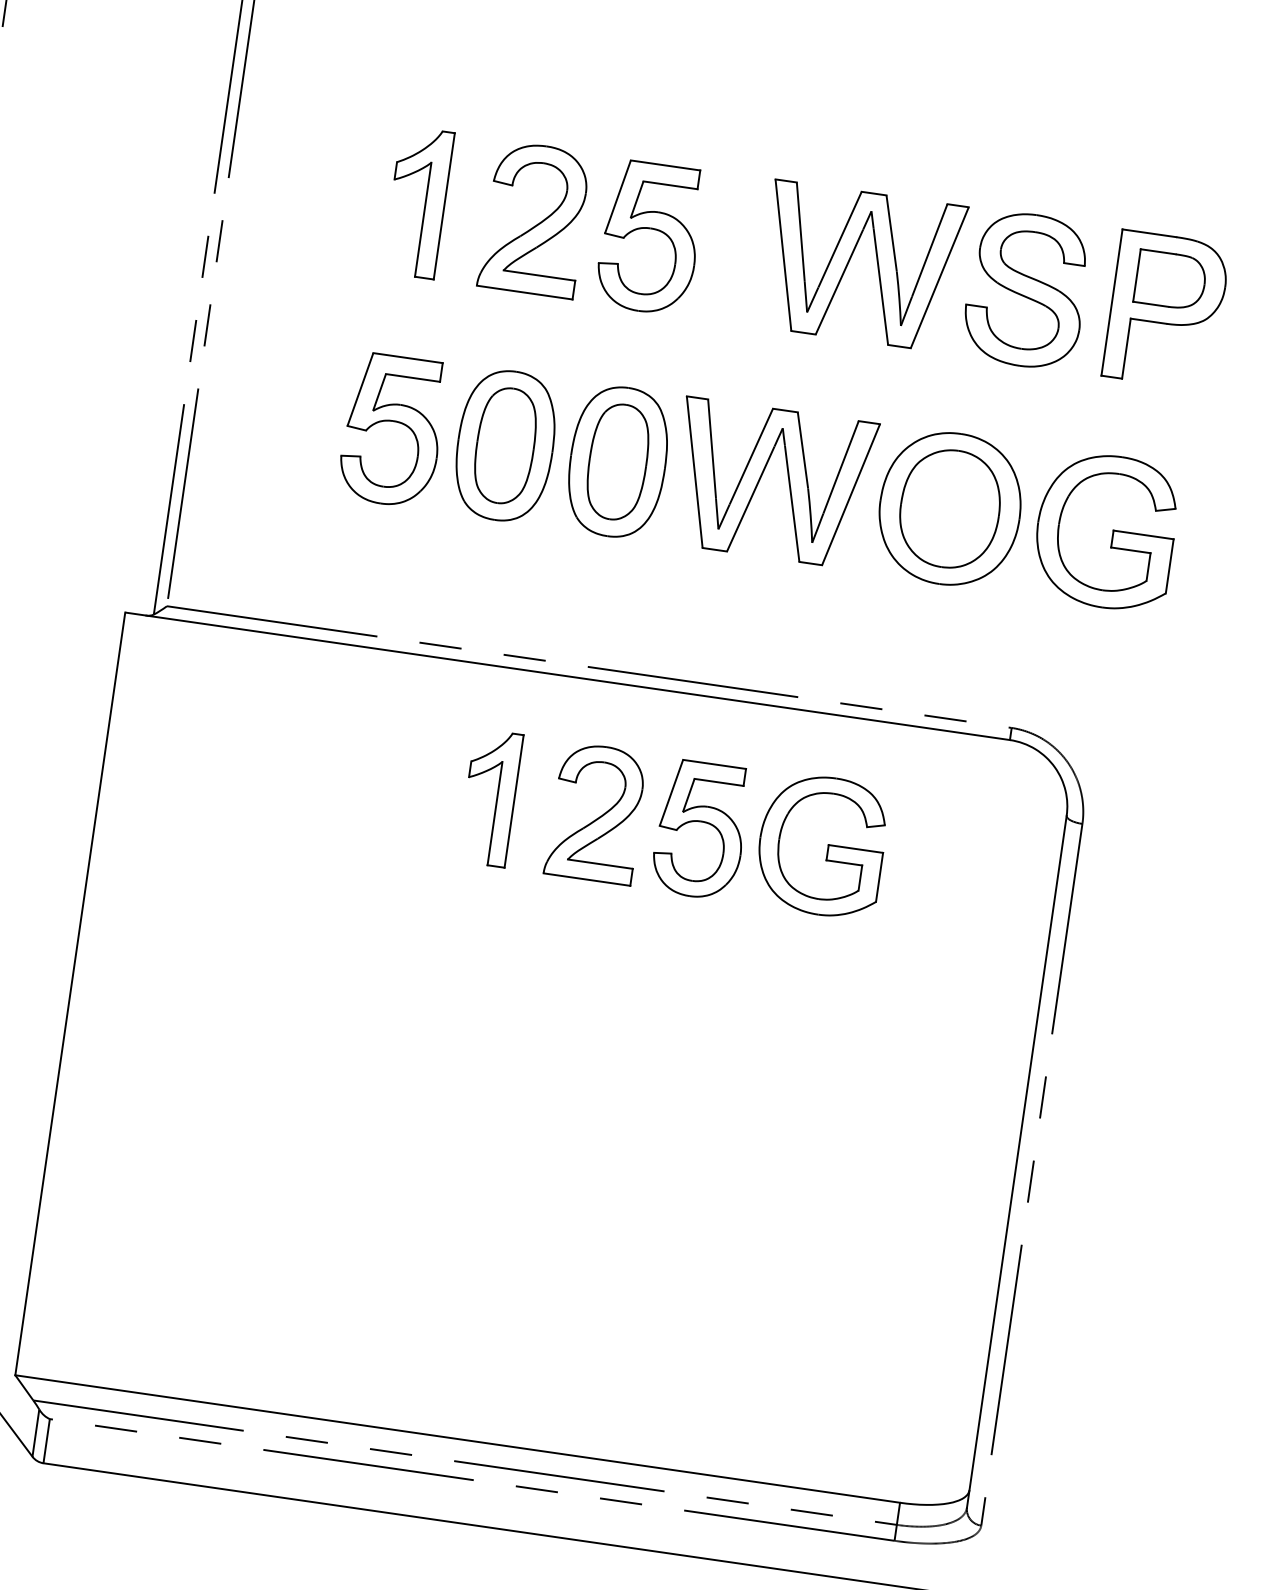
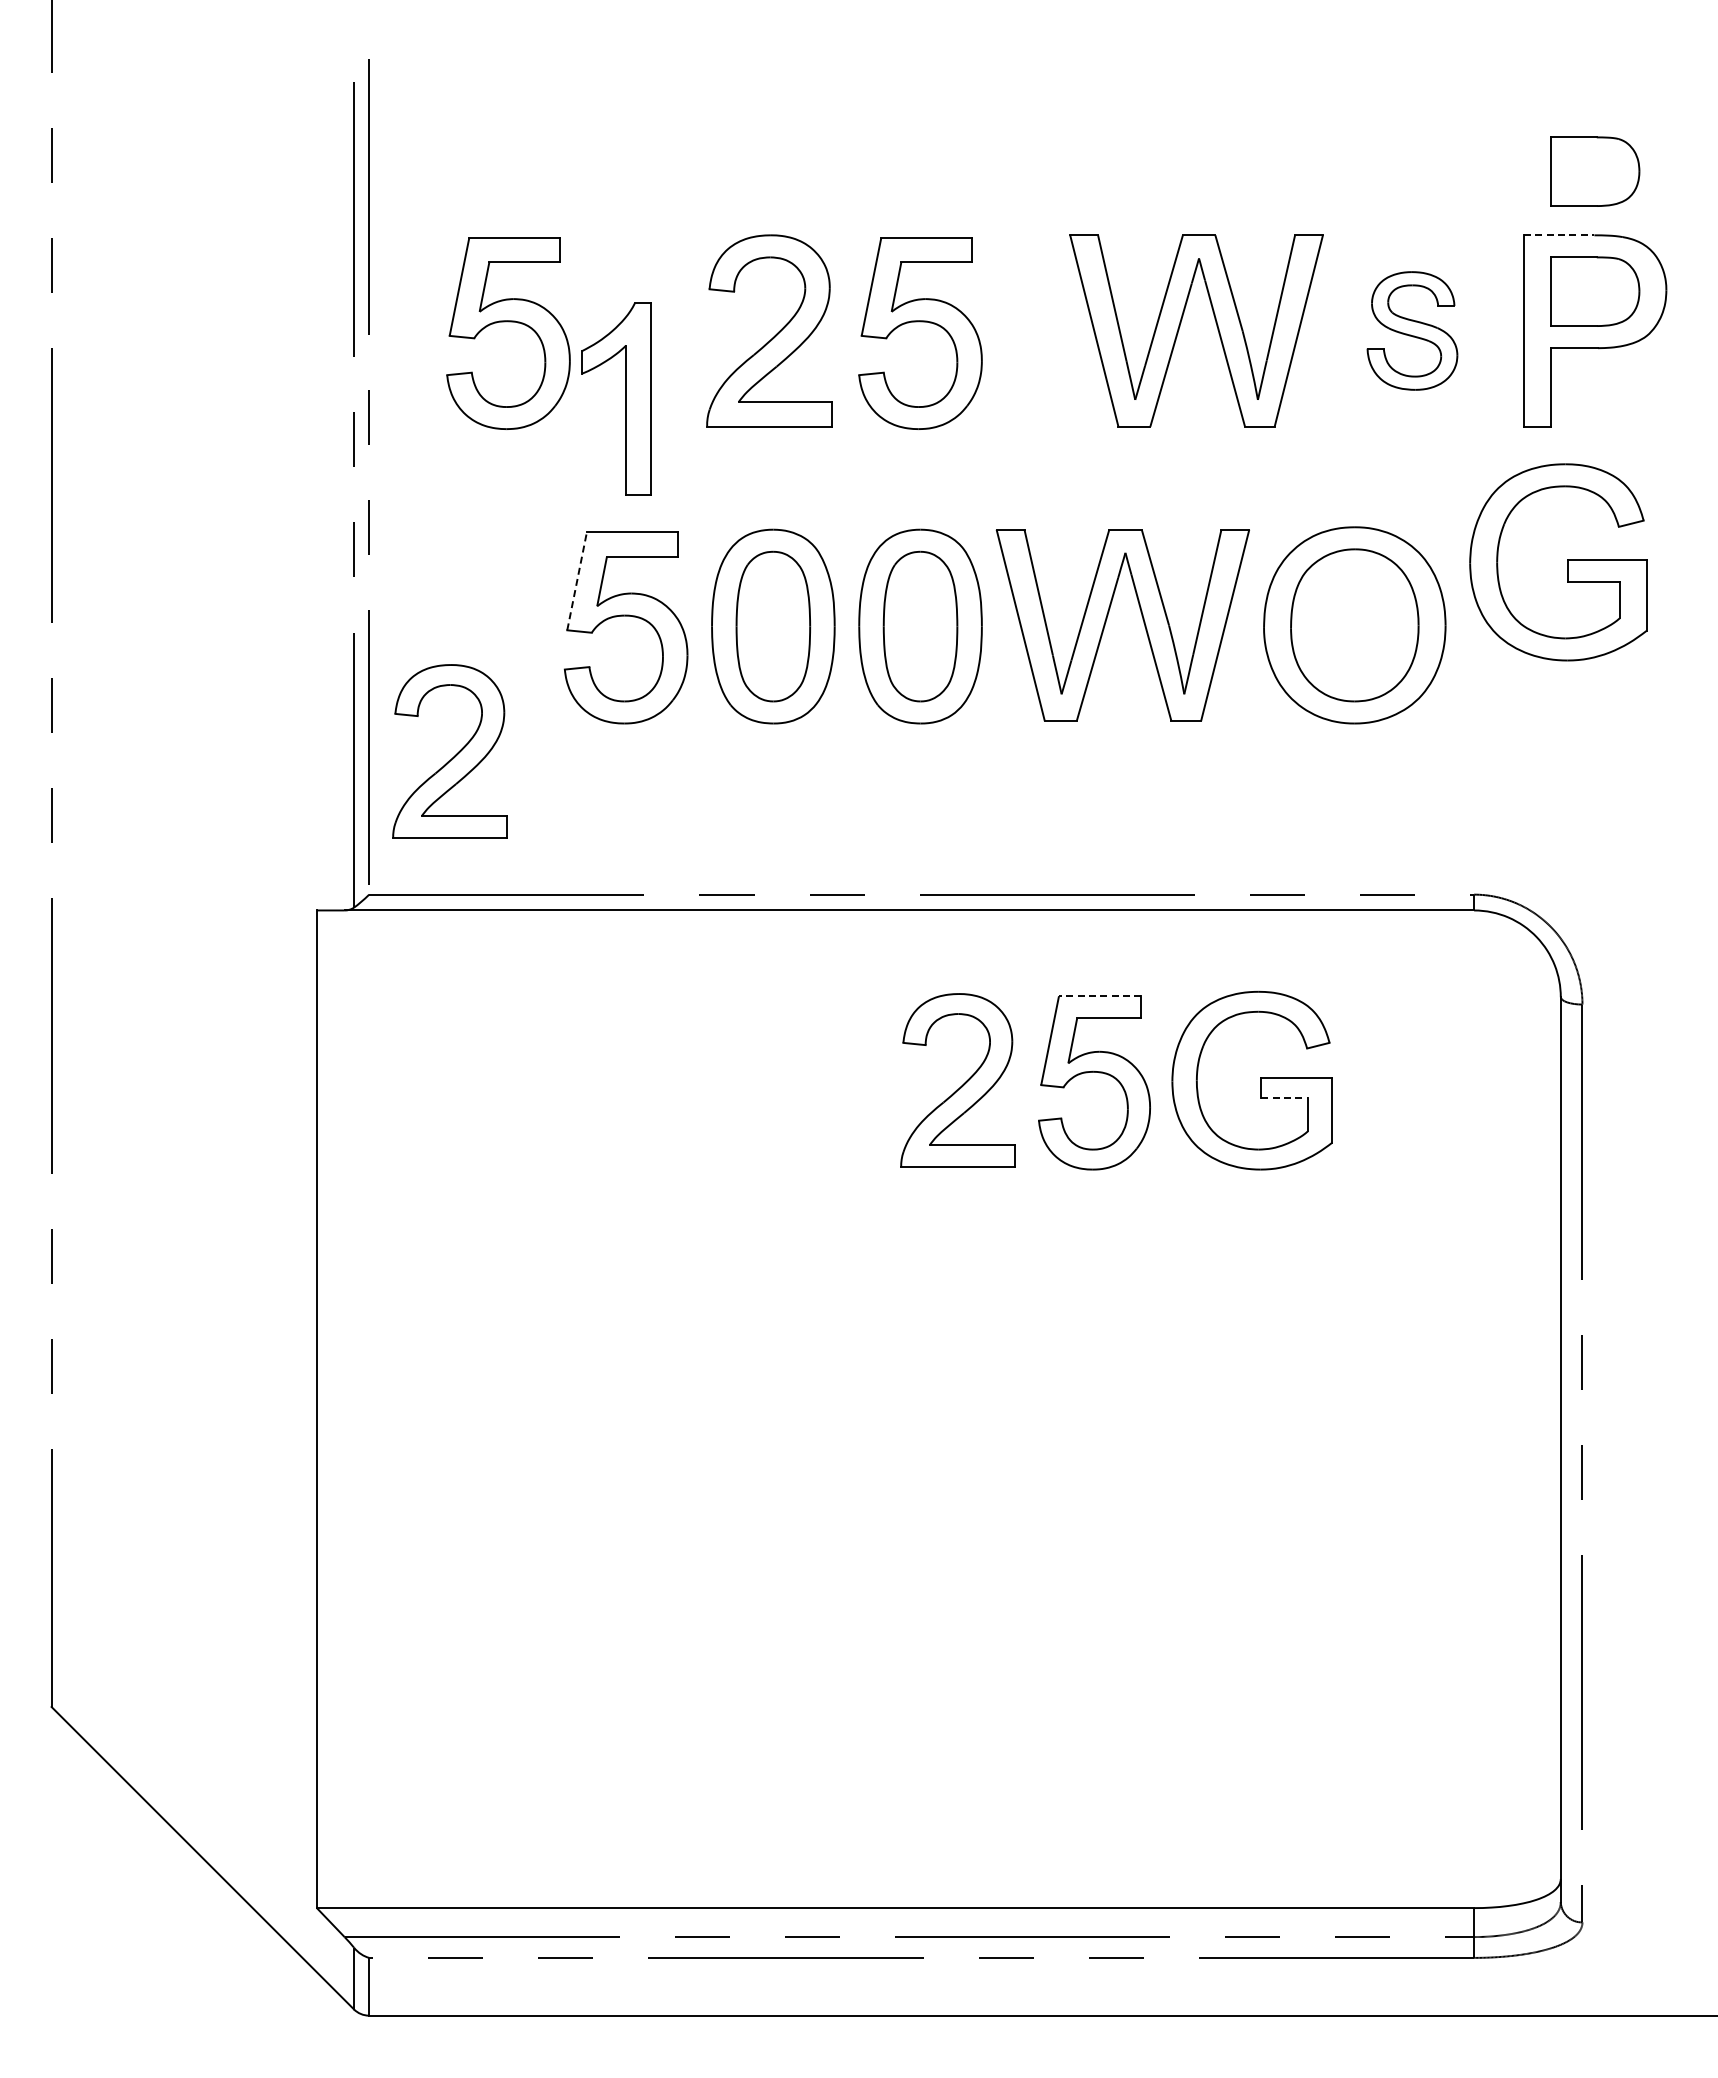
part: (336, 184) -> (508, 322), added
part: (1184, 188) -> (1595, 171), added
part: (425, 203) -> (625, 398), moved
line: (1149, 233) -> (1559, 235), solid -> dashed
part: (1026, 289) -> (1412, 330), size x0.6
line: (360, 389) -> (577, 581), solid -> dashed
part: (247, 509) -> (454, 755), added
part: (1112, 532) -> (1567, 562), moved
line: (714, 764) -> (1099, 996), solid -> dashed
part: (496, 798) -> (827, 1080), removed
line: (845, 863) -> (1285, 1098), solid -> dashed

